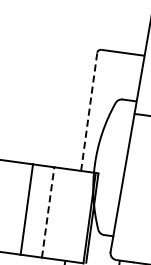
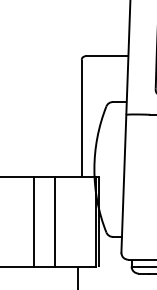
line: (88, 111) -> (81, 118), dashed -> solid
line: (48, 212) -> (55, 222), dashed -> solid

